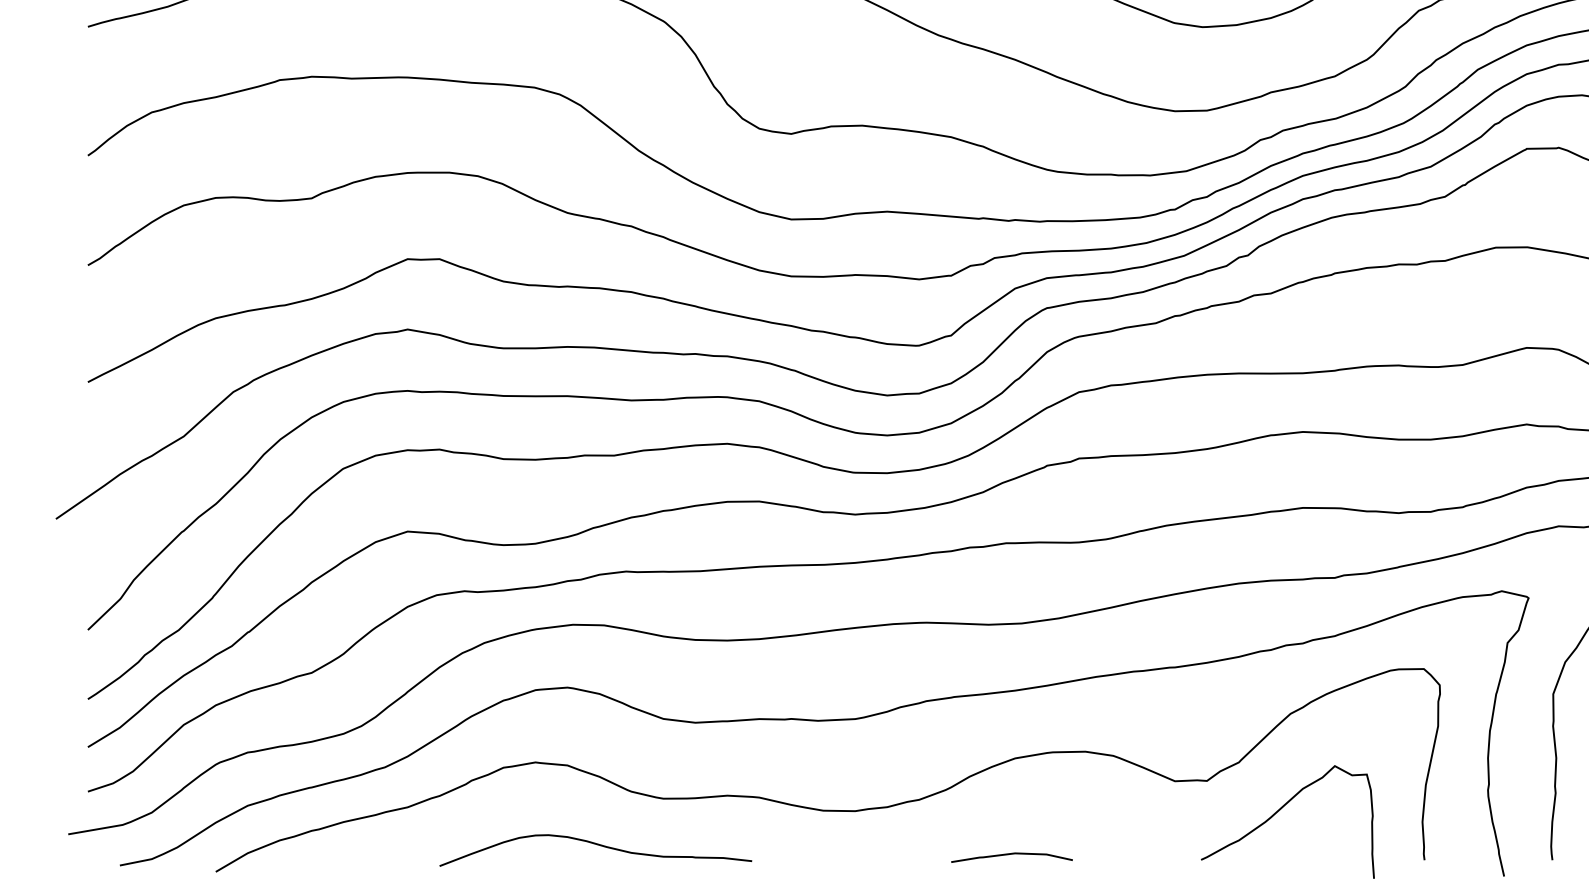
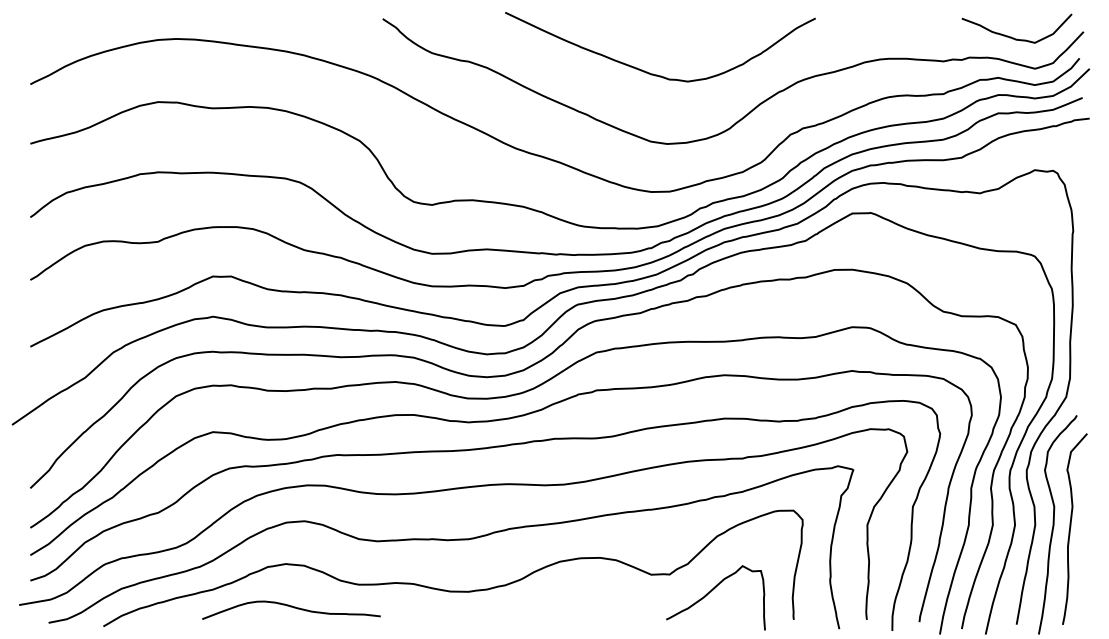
curve: (595, 845) -> (291, 607), moved
curve: (1010, 856) -> (557, 617), removed

